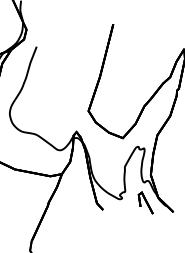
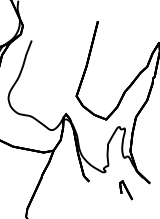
part: (145, 202) -> (125, 189), moved

